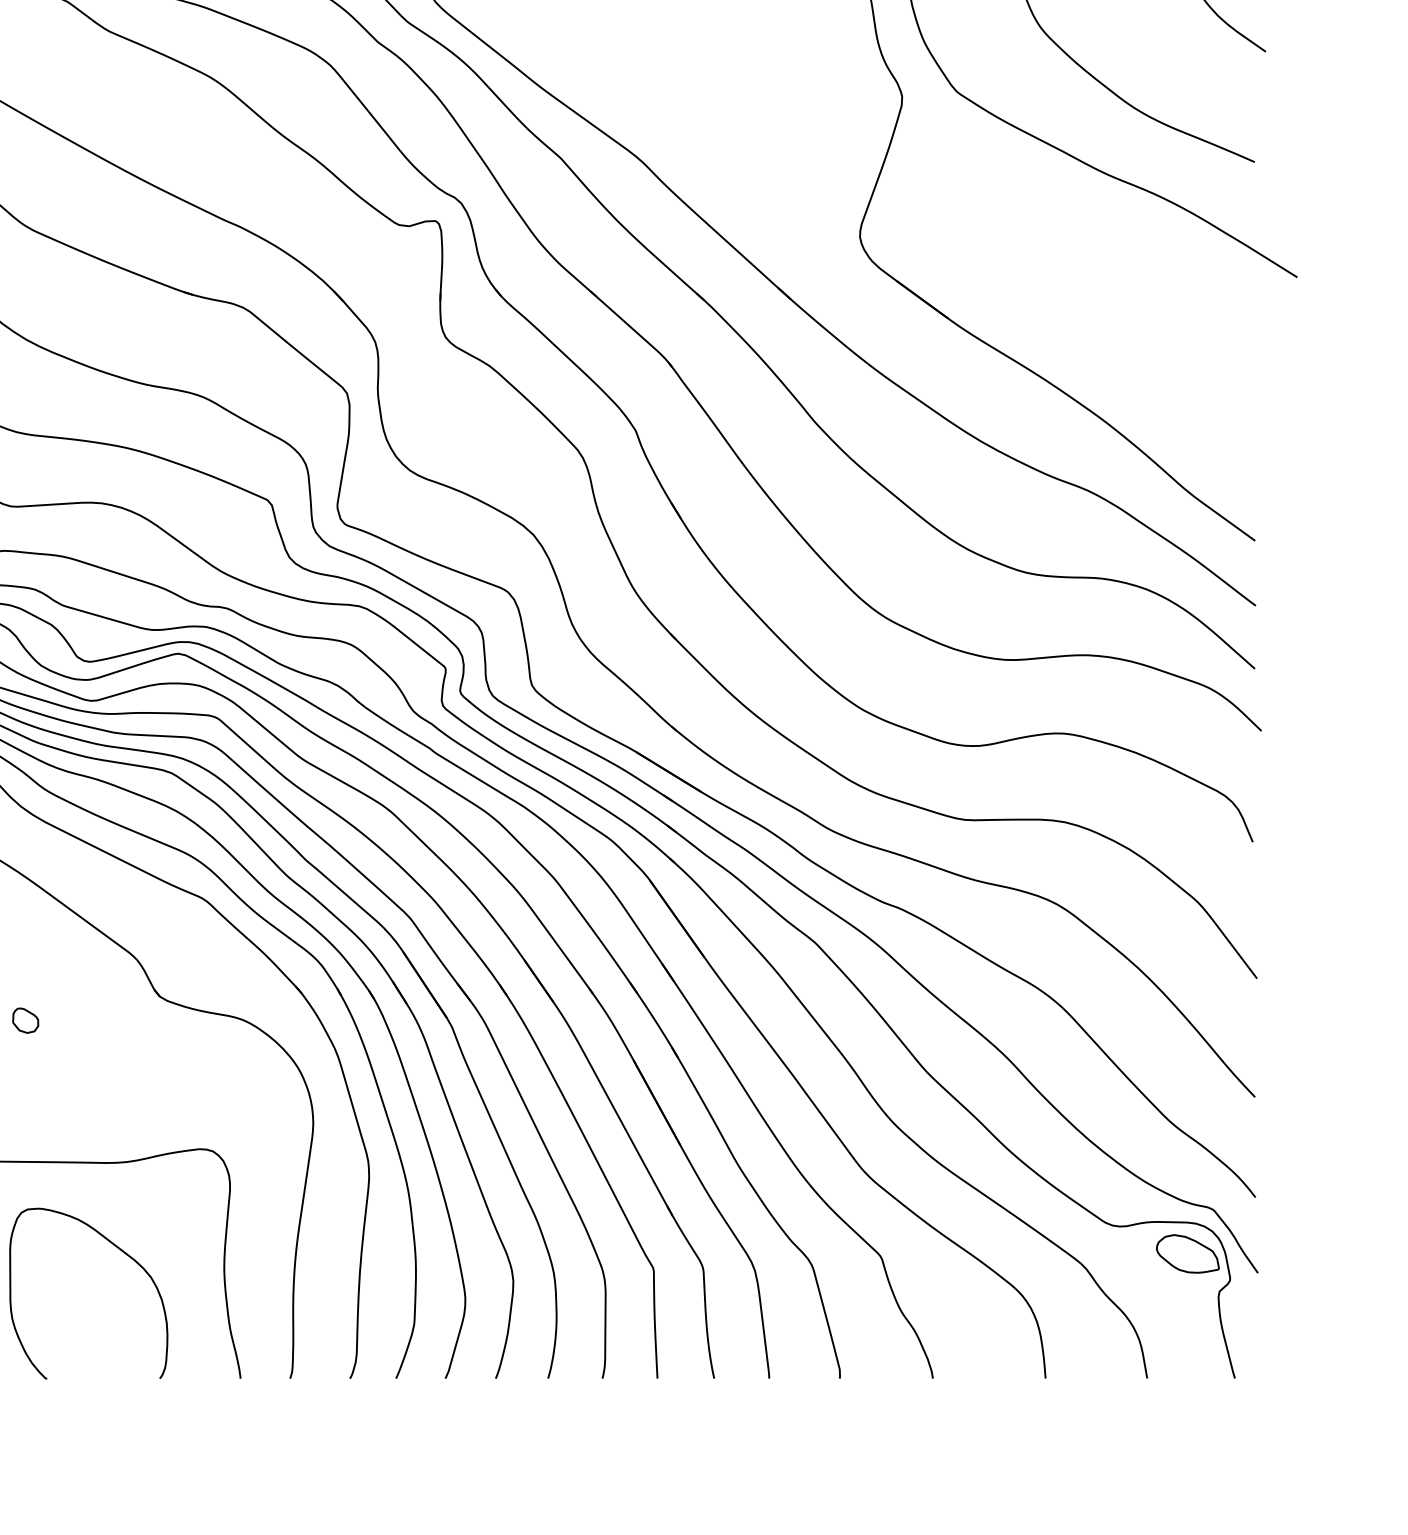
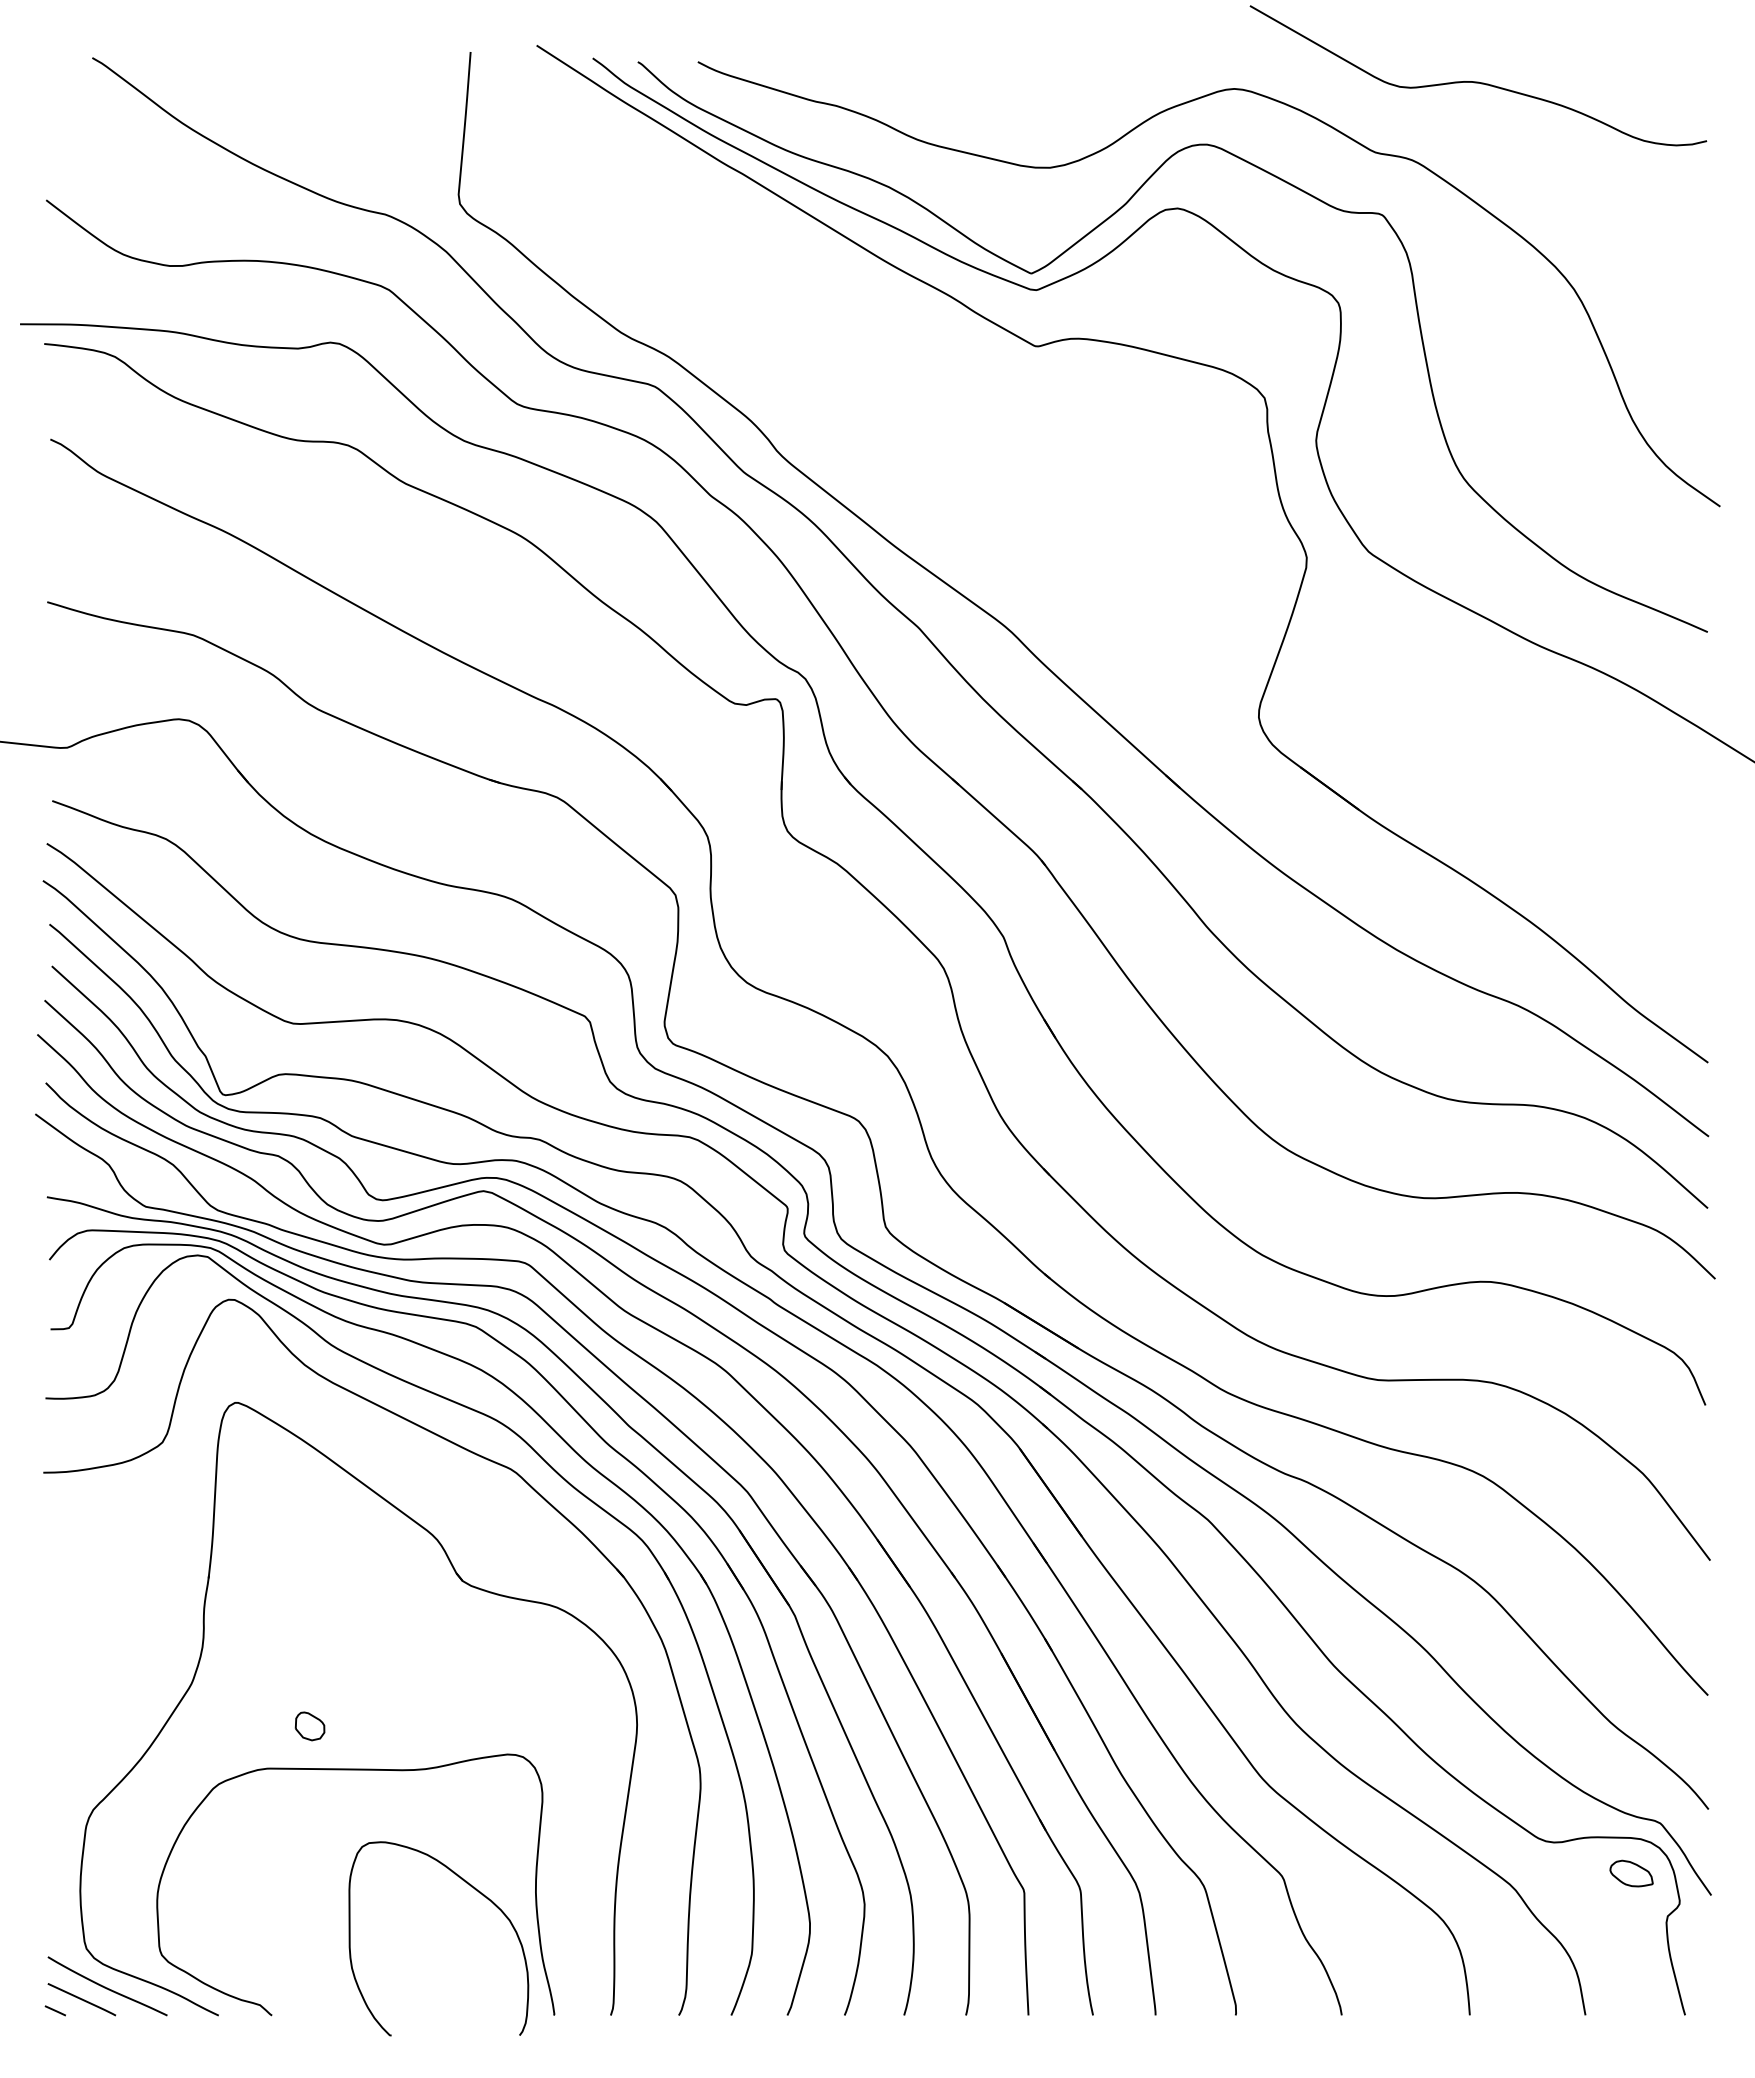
part: (25, 1020) -> (309, 1726), moved
curve: (121, 1251) -> (475, 1890), moved
part: (1187, 1253) -> (1631, 1873), size x0.6

